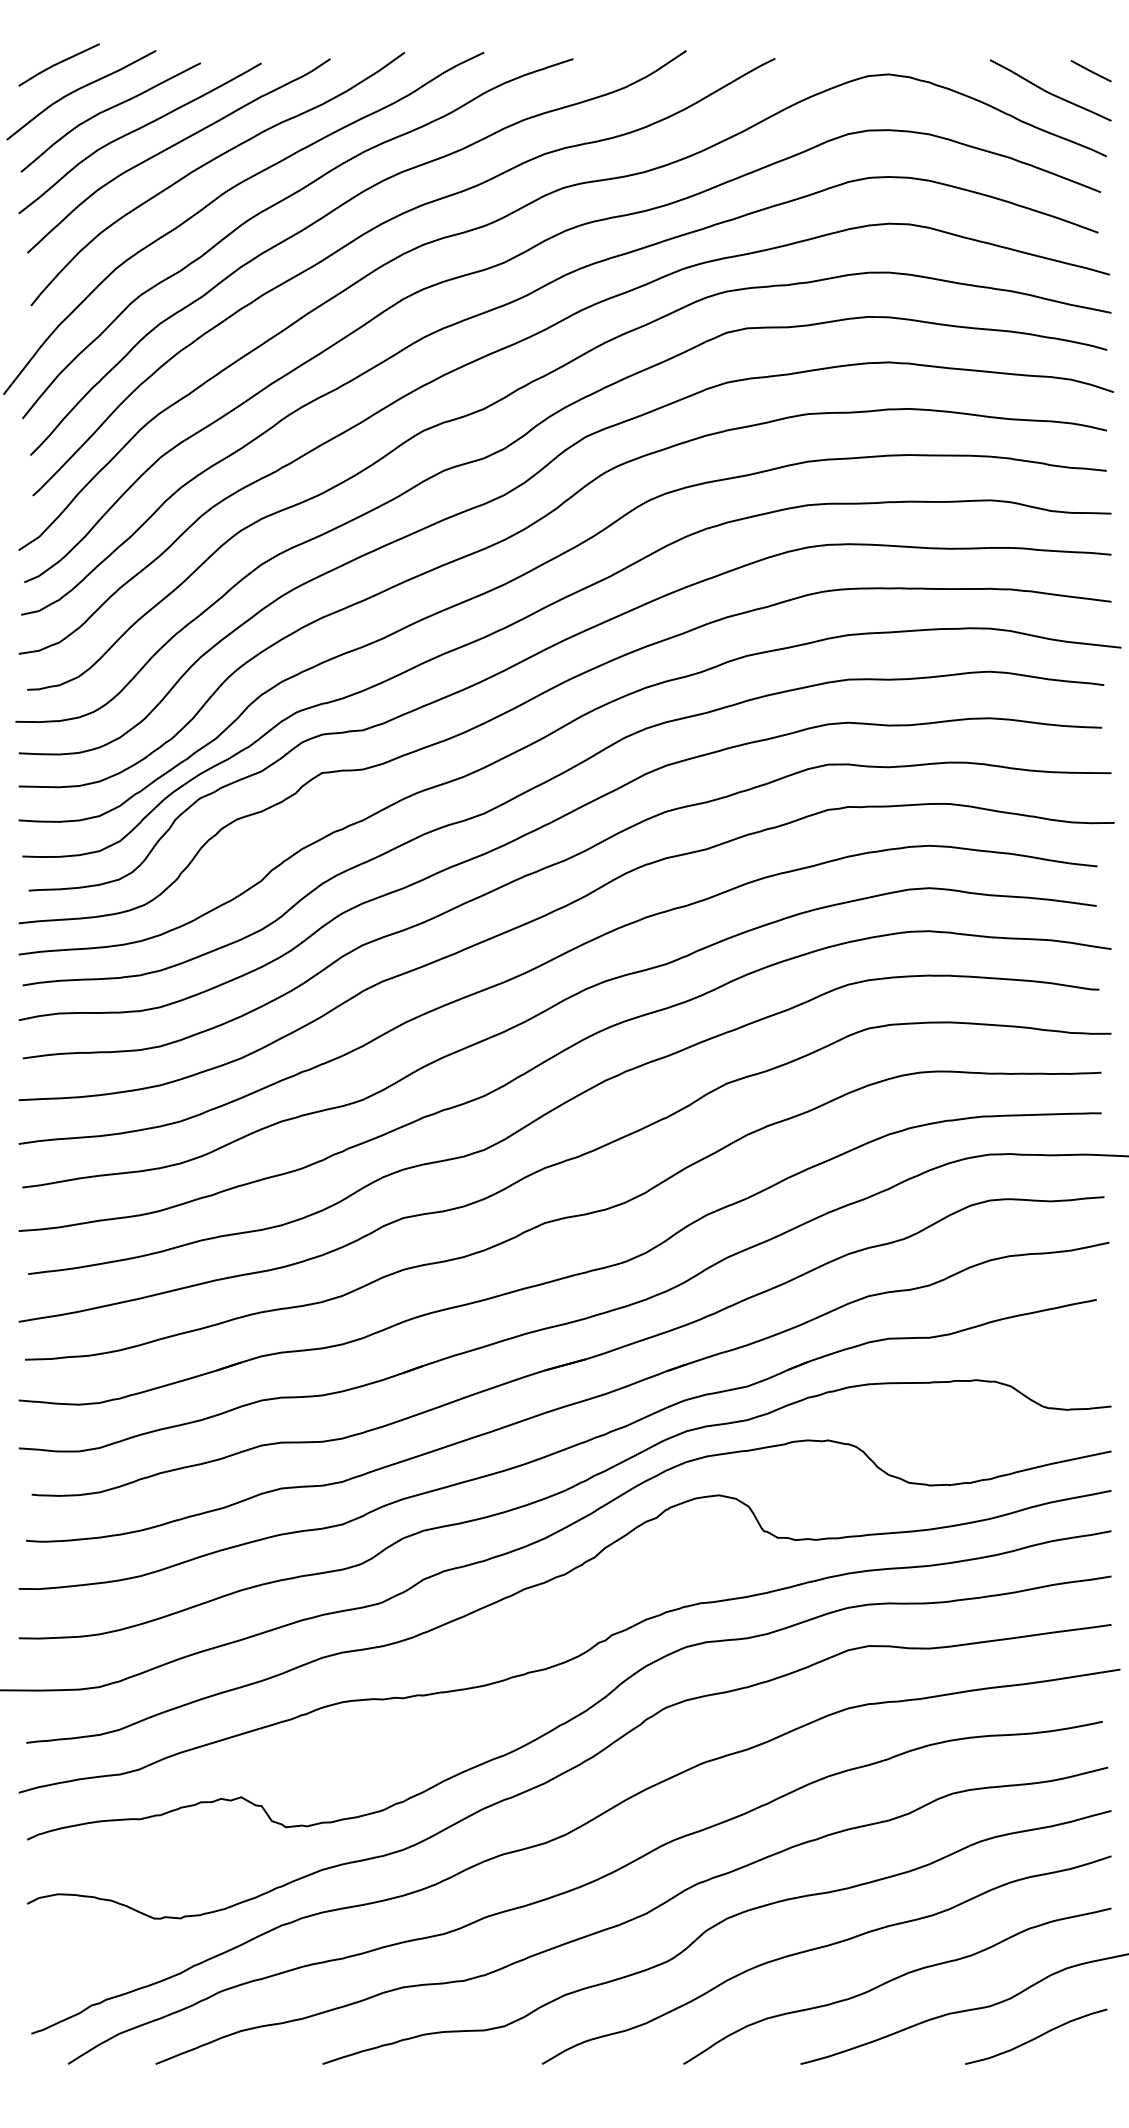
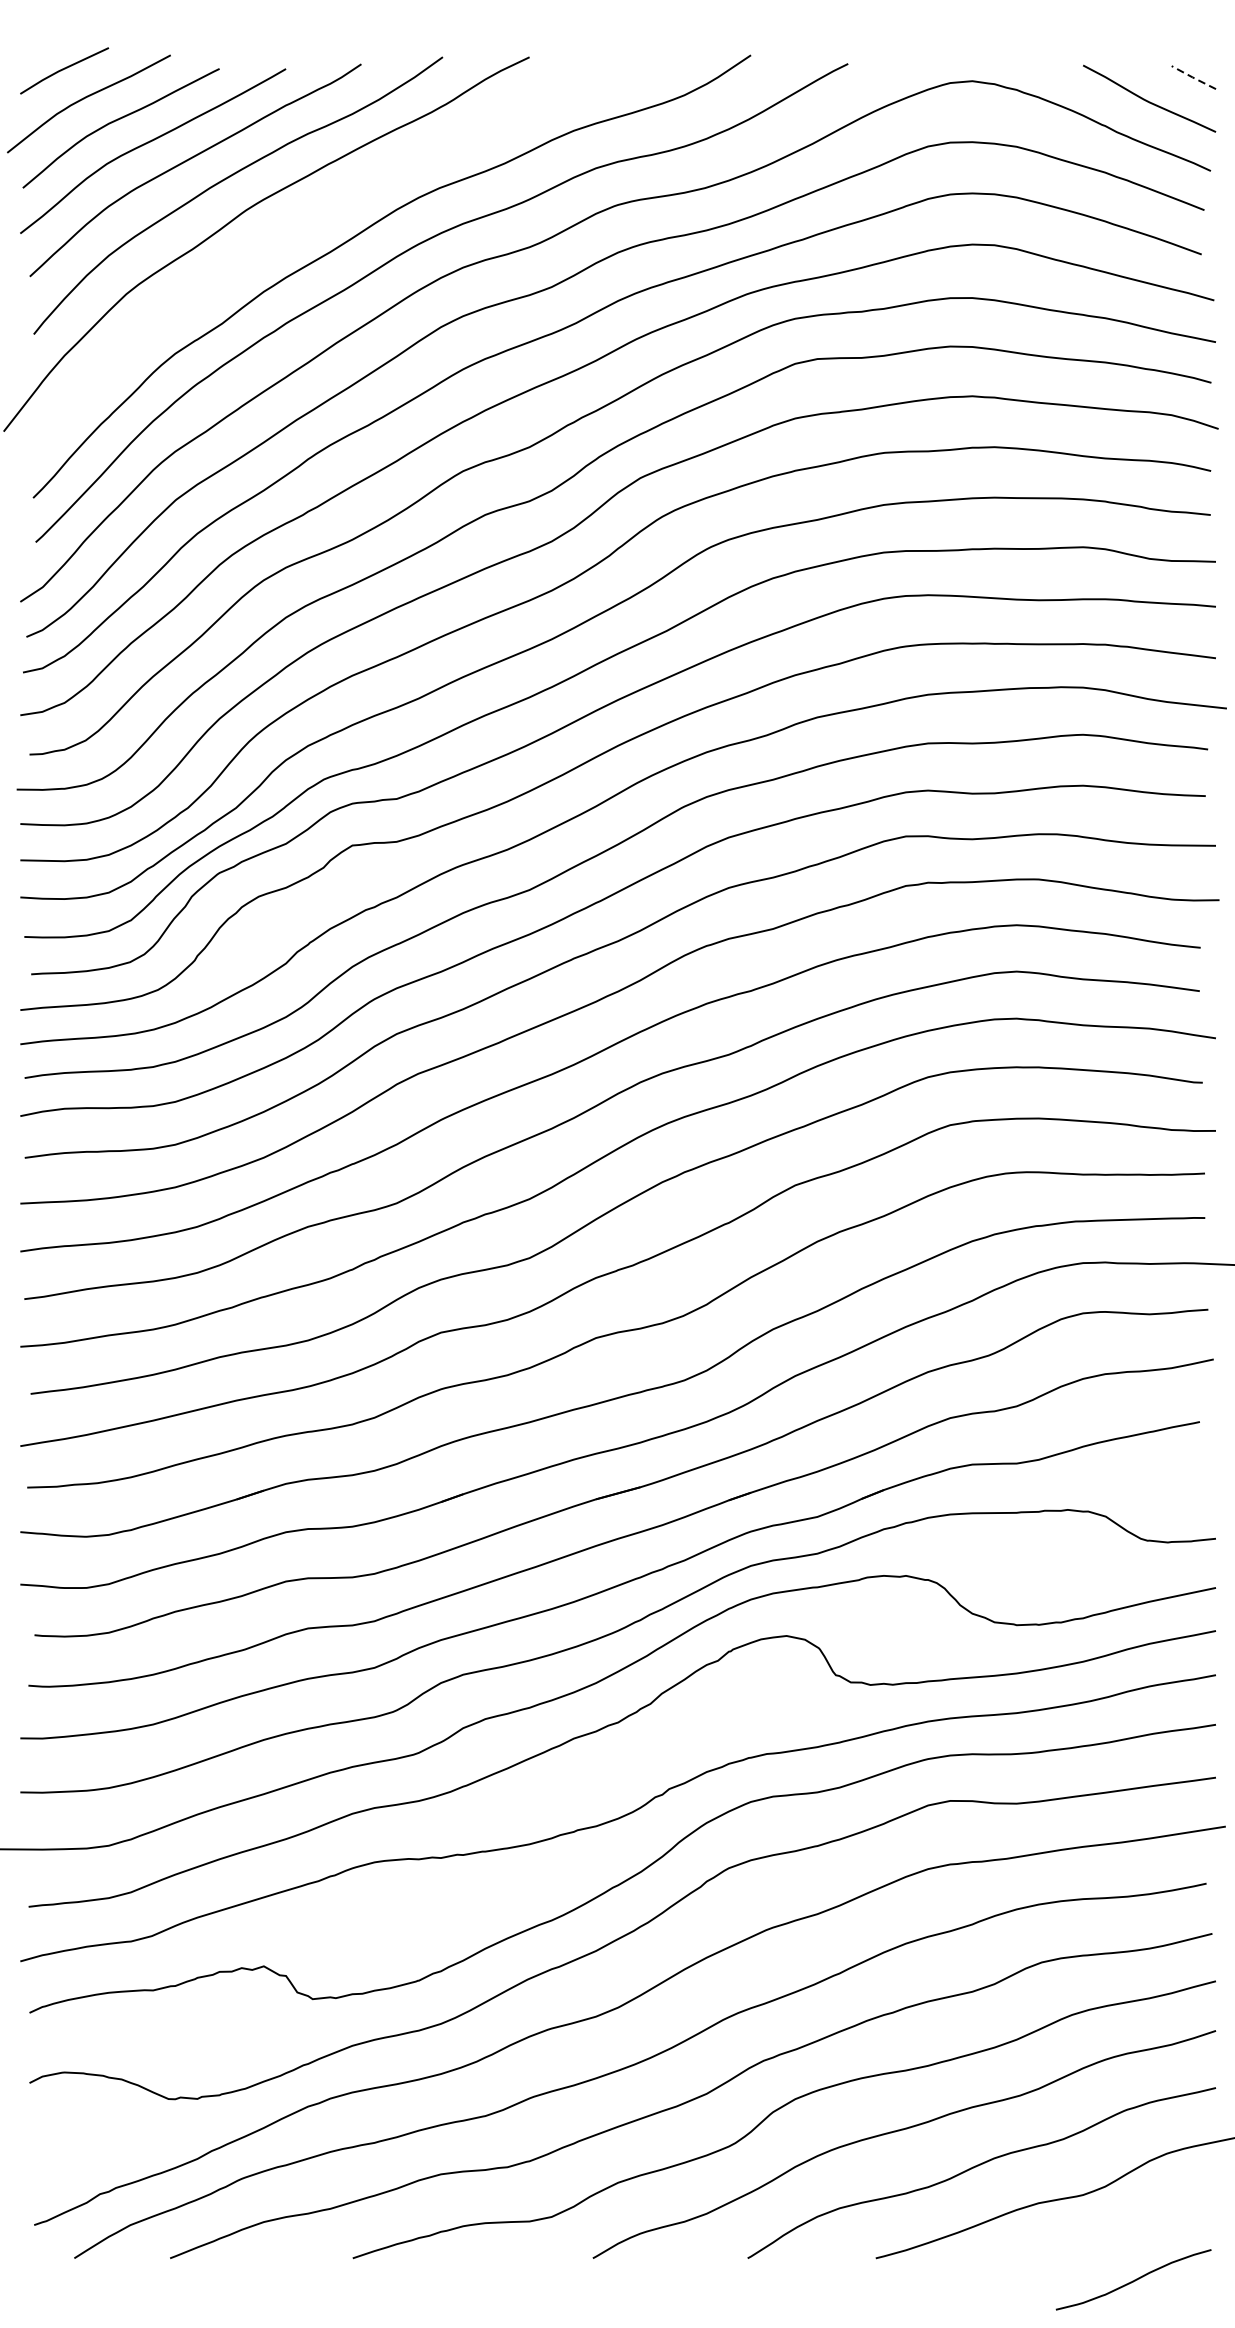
line: (1090, 70) -> (1193, 76), solid -> dashed
curve: (279, 203) -> (305, 222), removed
curve: (1036, 2036) -> (1133, 2279), moved

